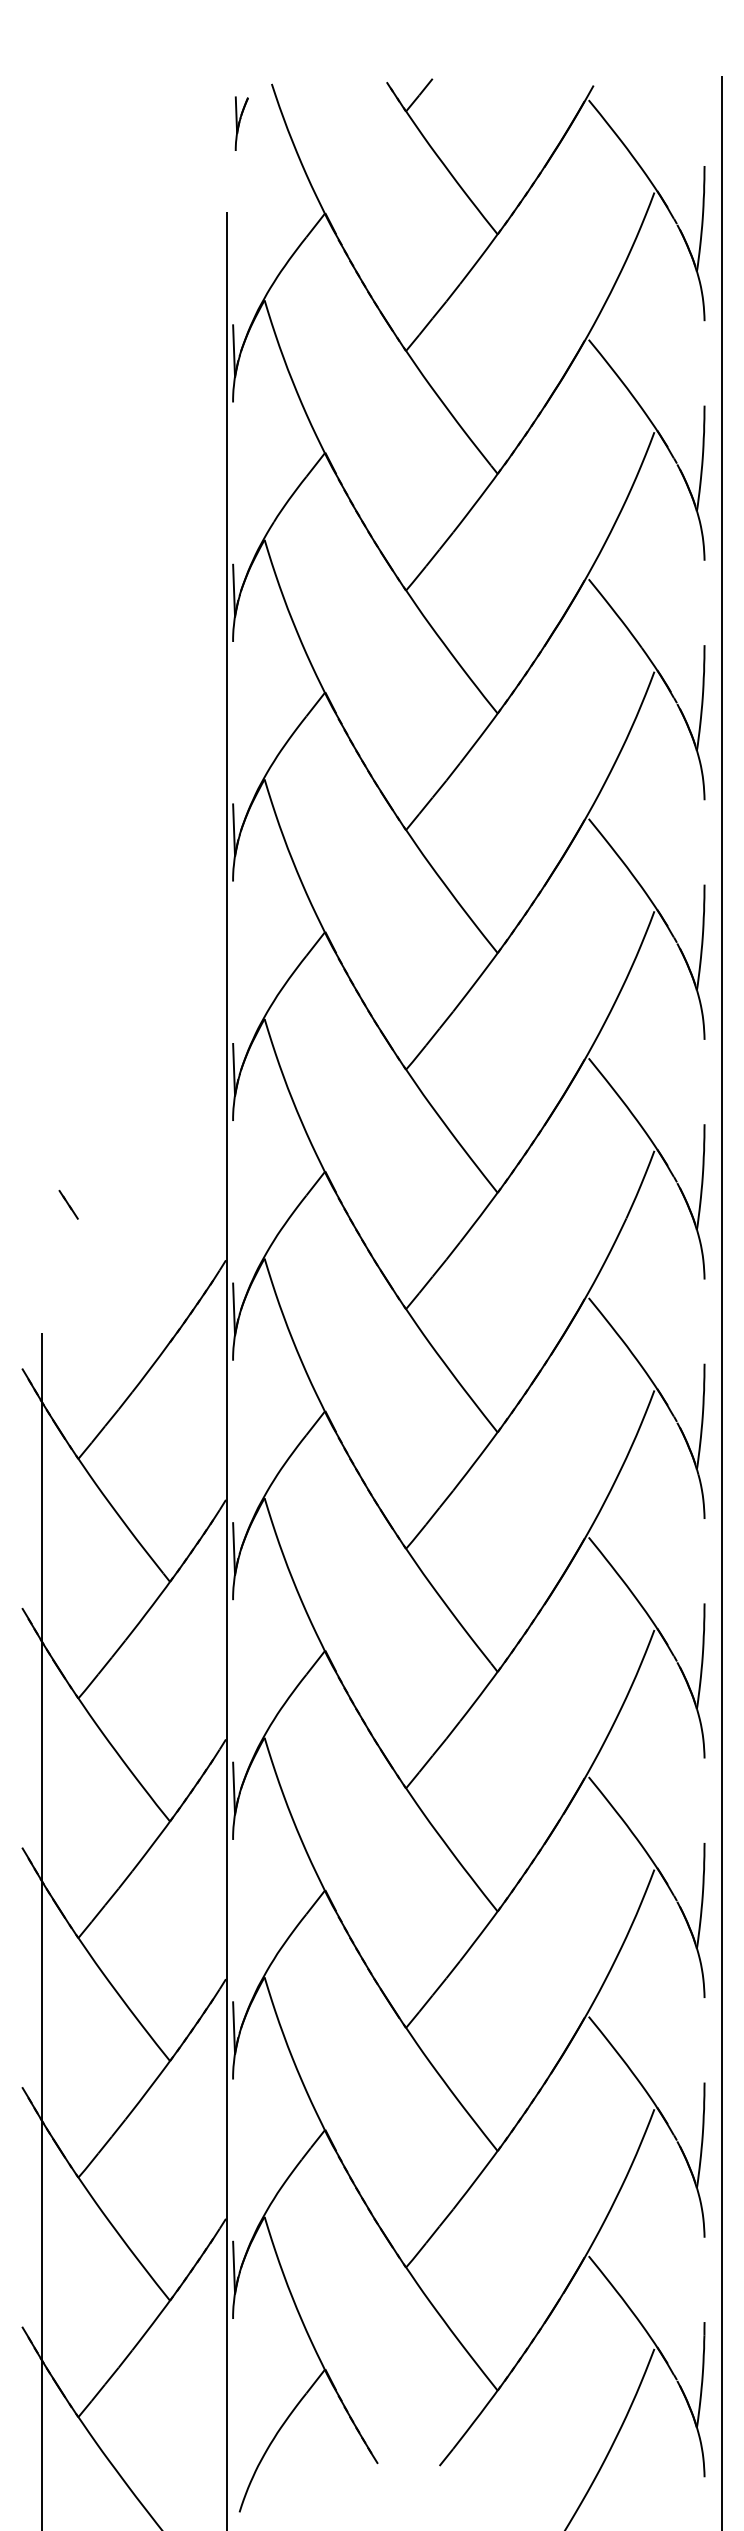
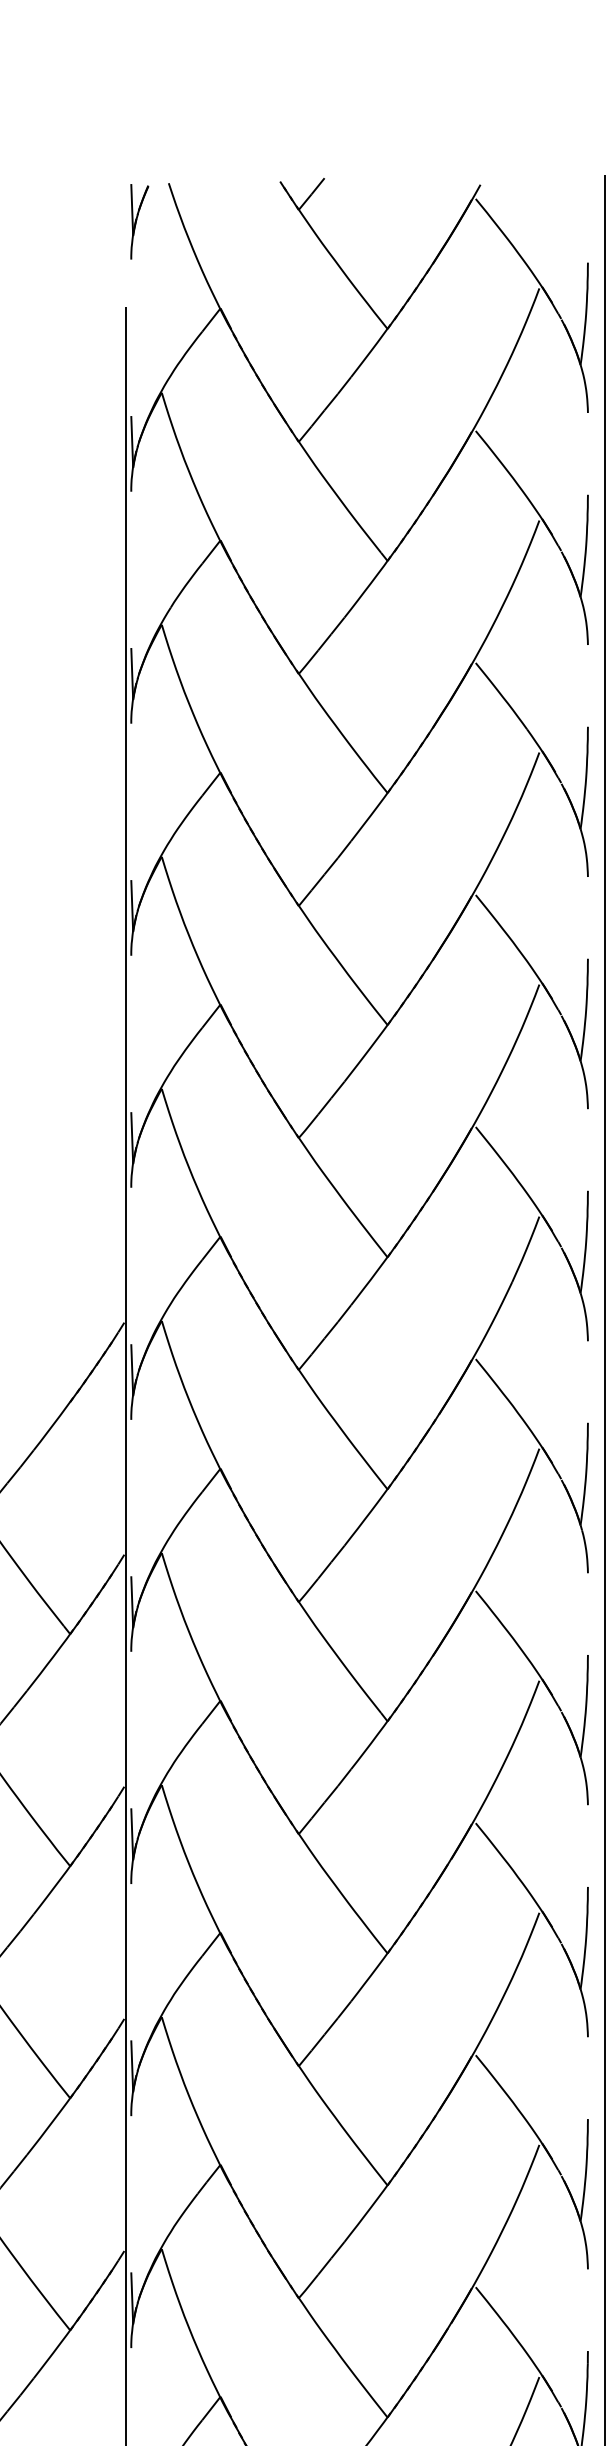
part: (241, 123) -> (139, 221), size x1.43

